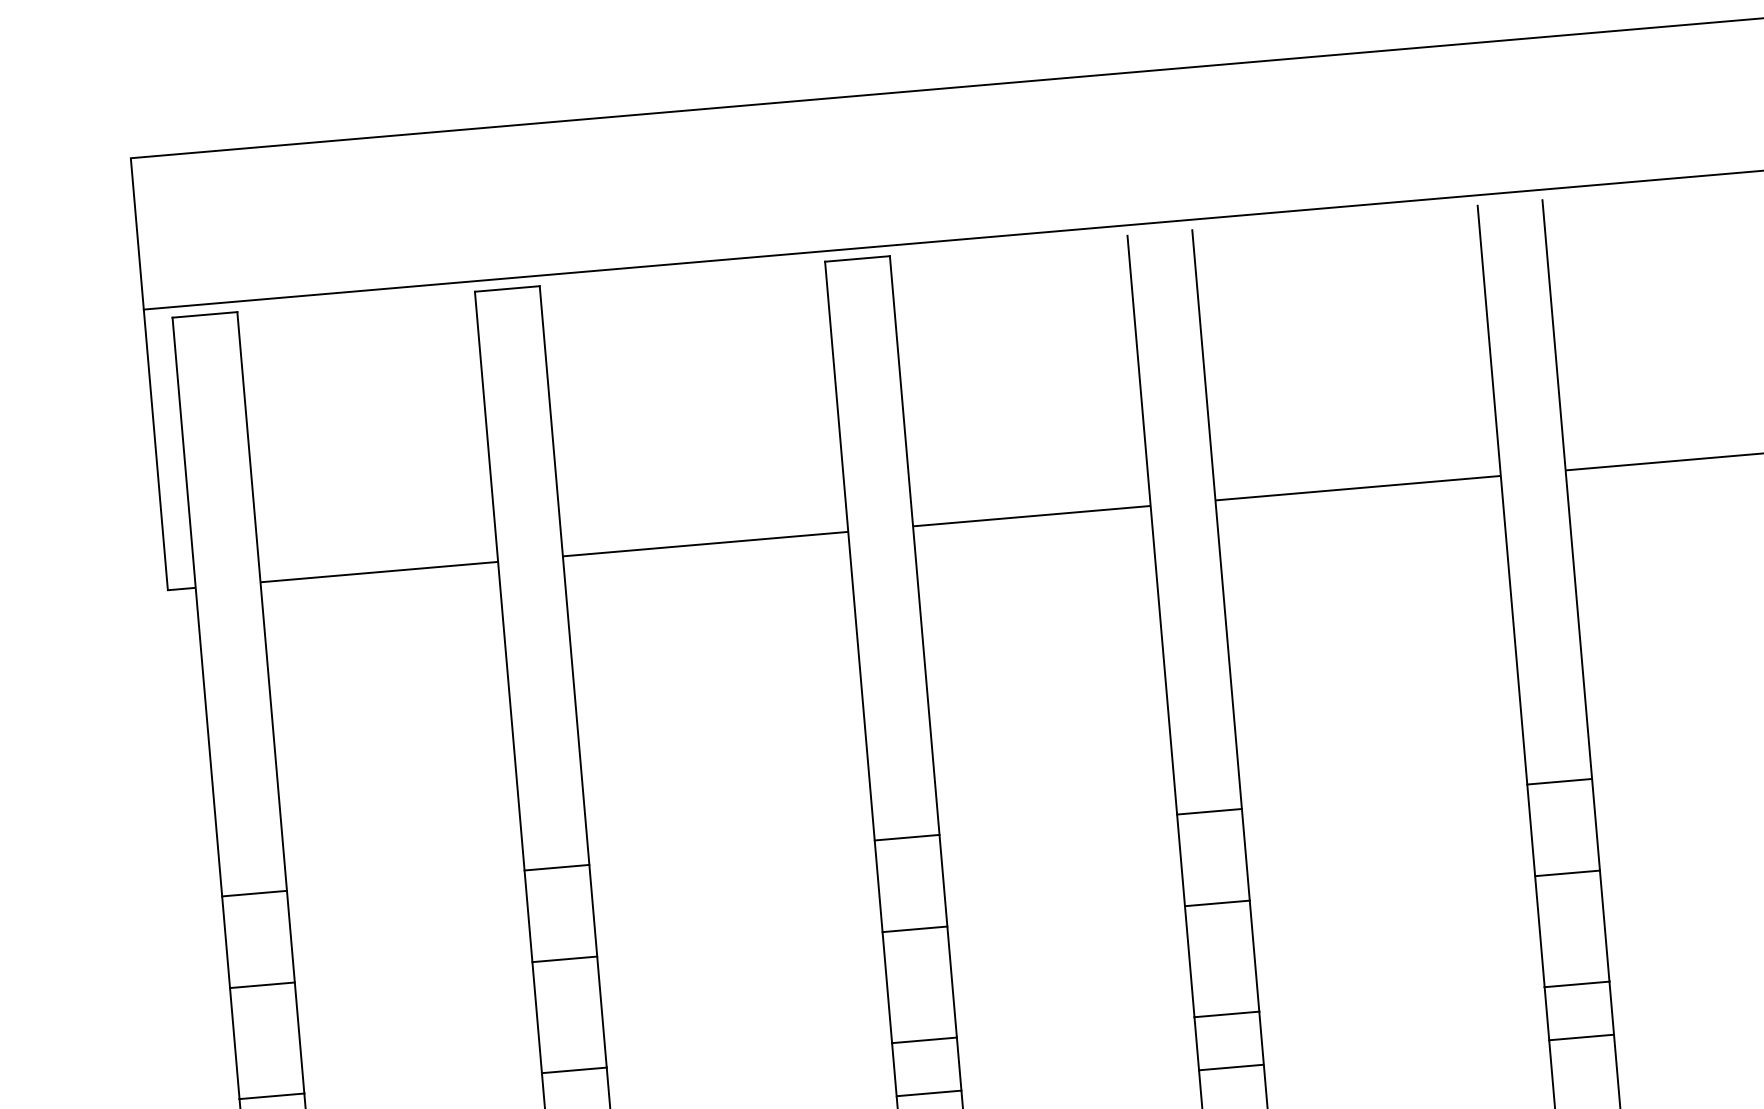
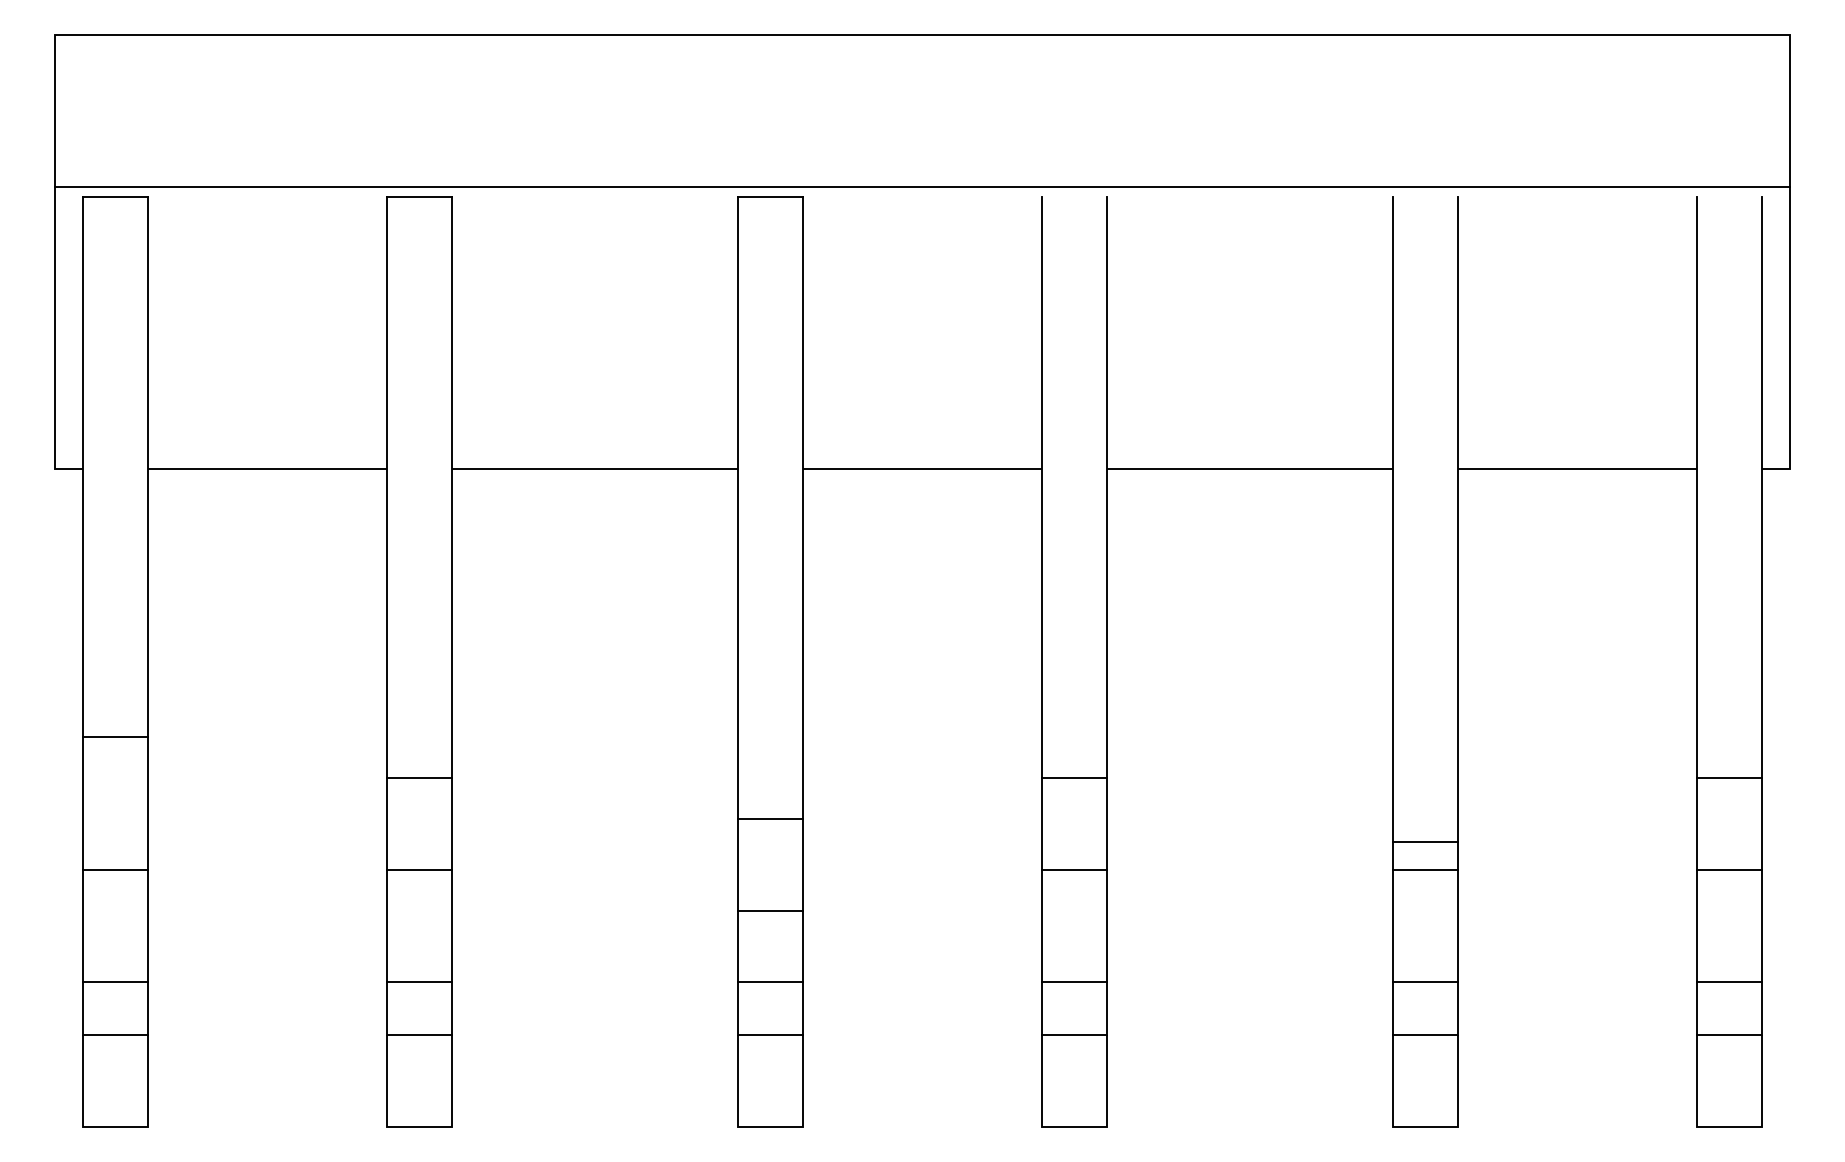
line: (1559, 781) -> (1425, 842), moved
line: (906, 837) -> (770, 819), moved
line: (254, 893) -> (115, 737), moved
line: (914, 929) -> (770, 911), moved

